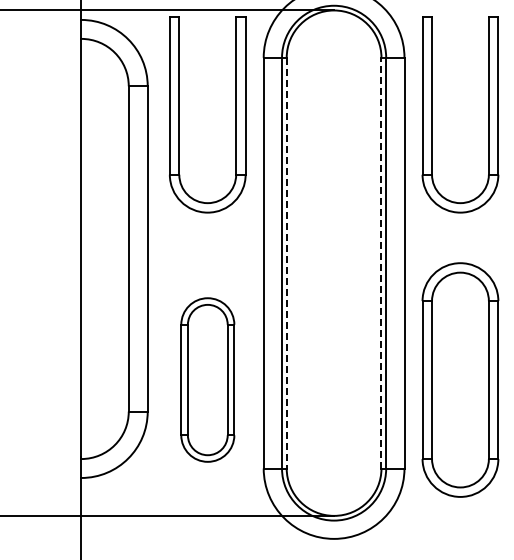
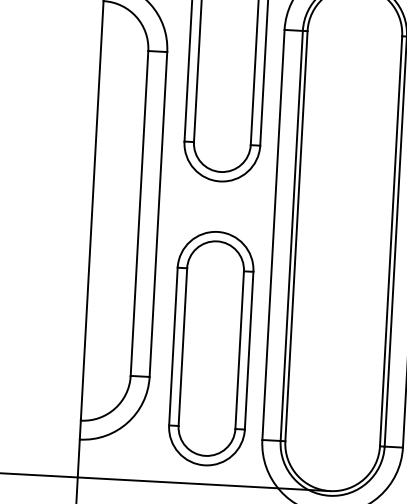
line: (381, 262) -> (391, 240), dashed -> solid
line: (286, 263) -> (296, 236), dashed -> solid
part: (207, 379) -> (211, 348), size x1.43

